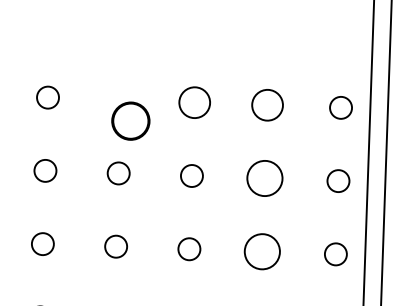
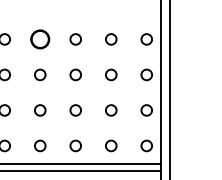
circle: (193, 102) -> (75, 39), size x0.71
circle: (268, 105) -> (111, 39), size x0.71
circle: (131, 121) -> (40, 39), moved
circle: (265, 177) -> (111, 74), size x0.62
circle: (263, 251) -> (111, 110), size x0.62

